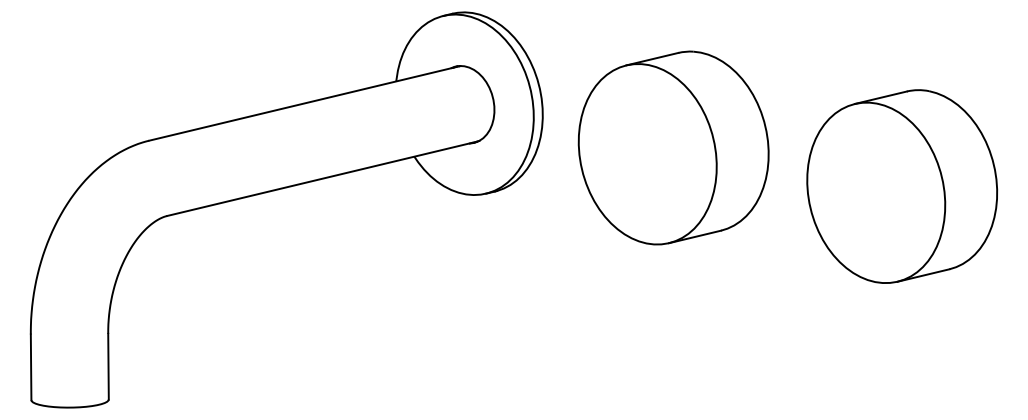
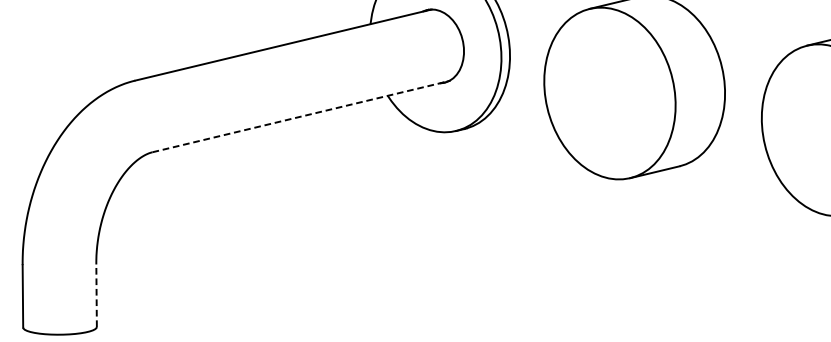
line: (322, 178) -> (300, 116), solid -> dashed
line: (108, 366) -> (96, 295), solid -> dashed

